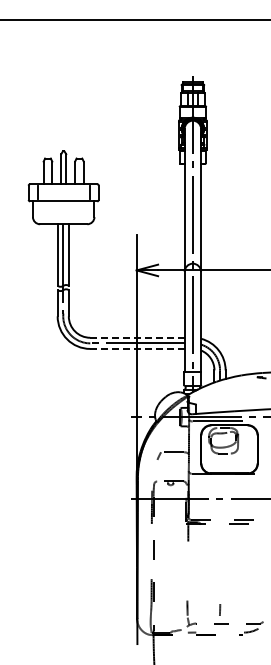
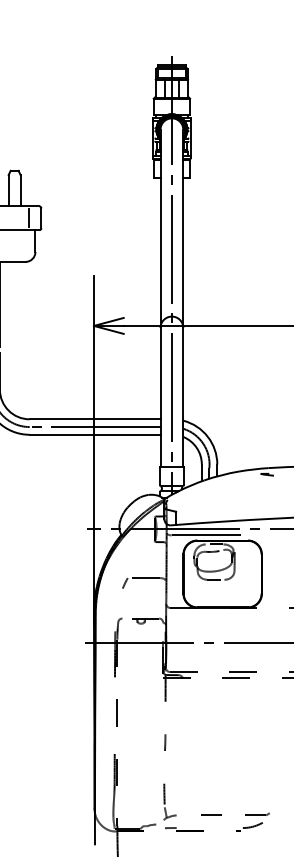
line: (136, 337) -> (93, 418), dashed -> solid
line: (137, 348) -> (95, 434), dashed -> solid
arc: (220, 609) -> (165, 741), moved

